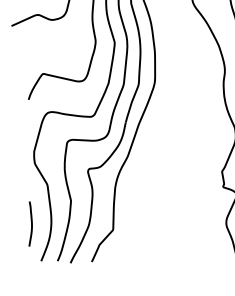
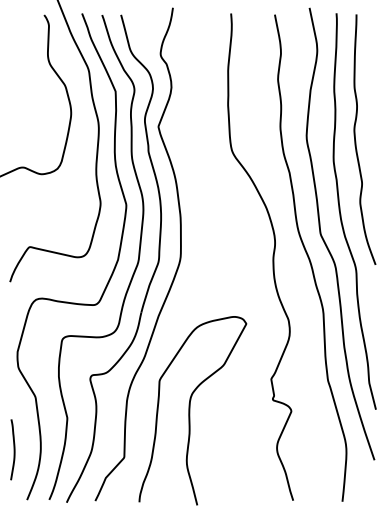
curve: (162, 194) -> (190, 410), added

